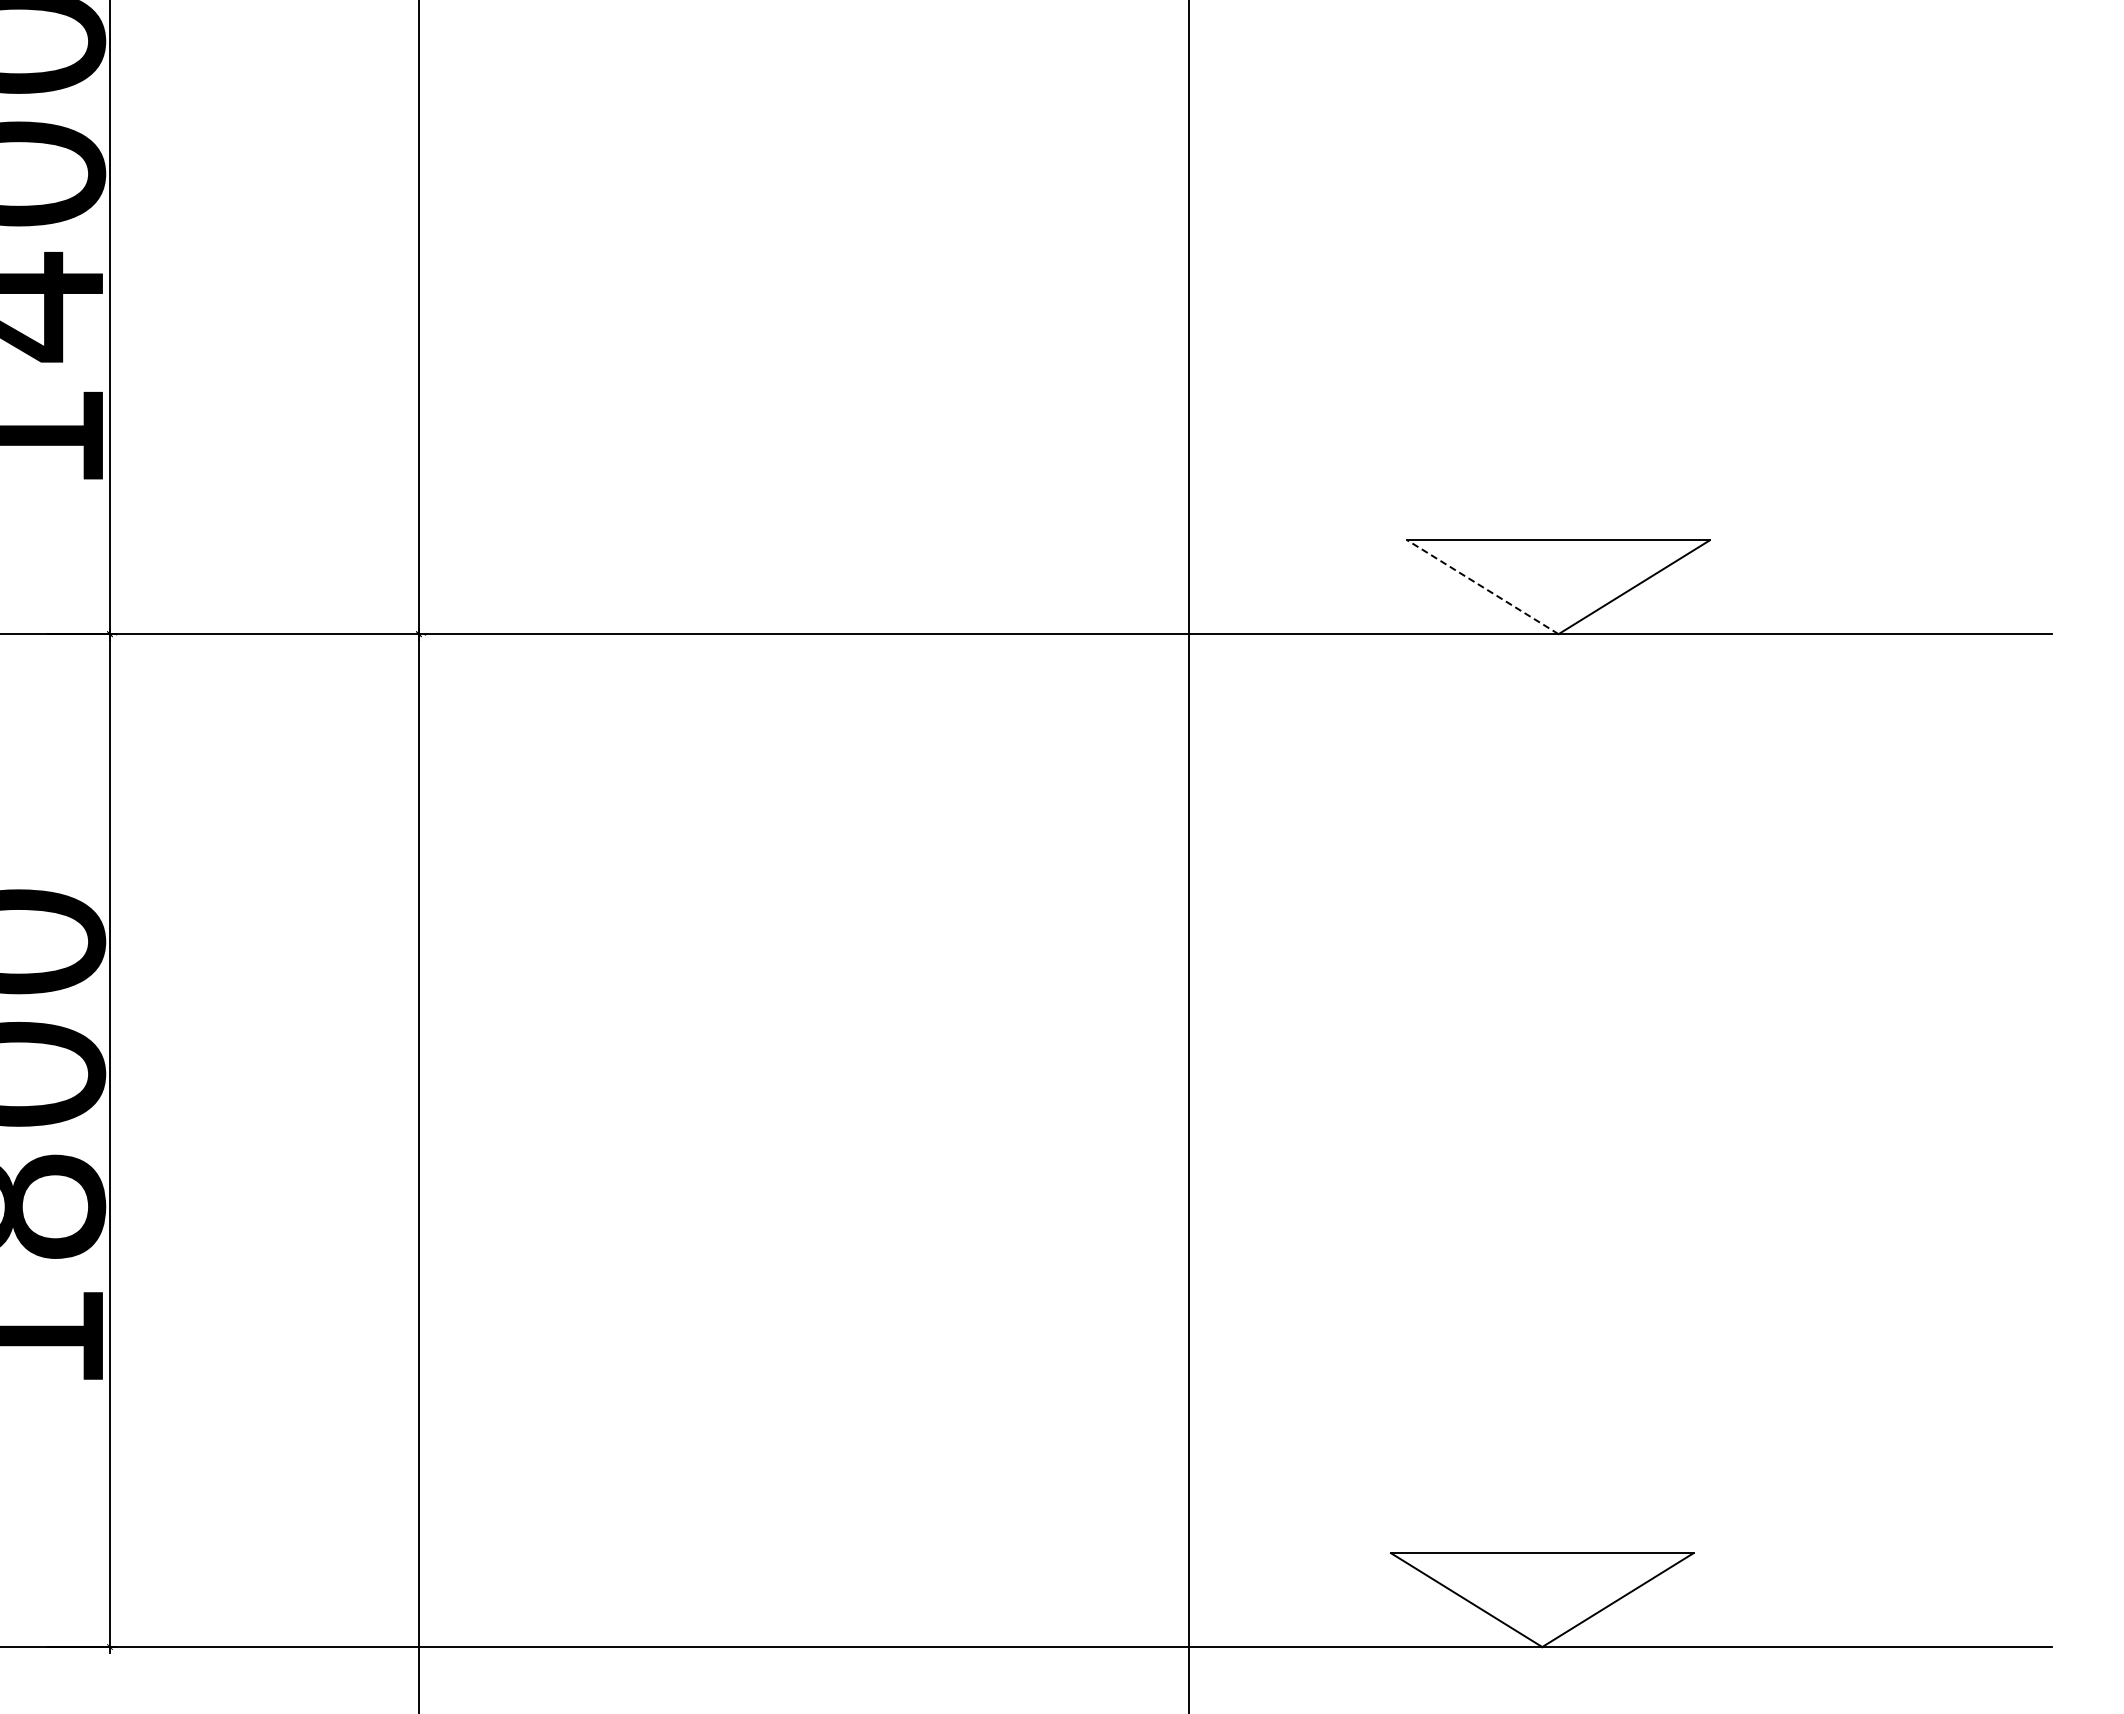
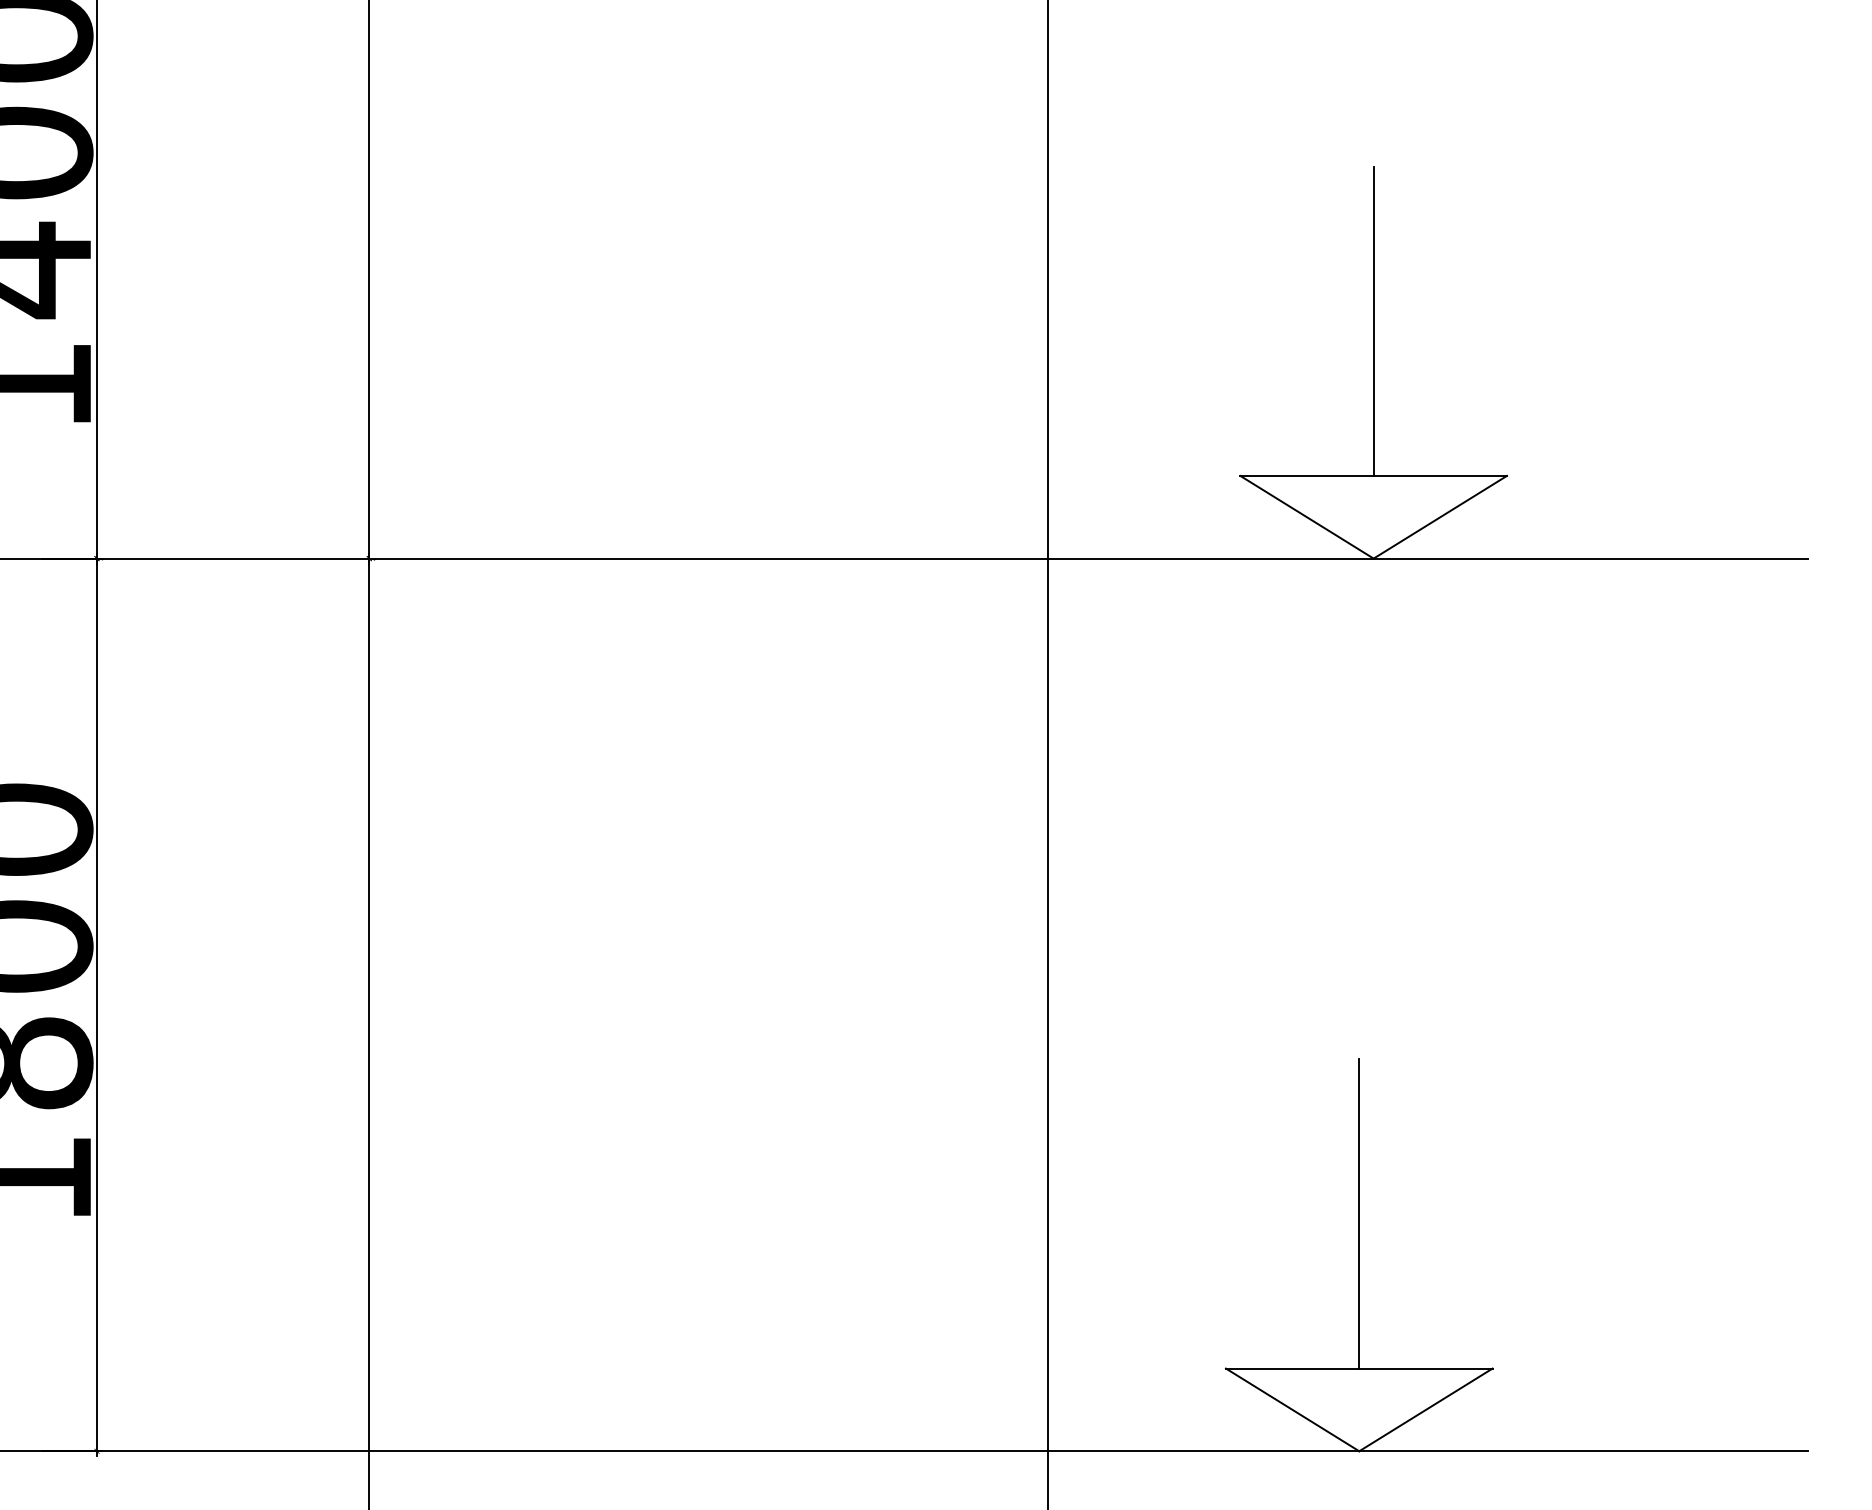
line: (1558, 364) -> (1373, 320), added
line: (1482, 587) -> (1306, 517), dashed -> solid
line: (1542, 1377) -> (1359, 1213), added

